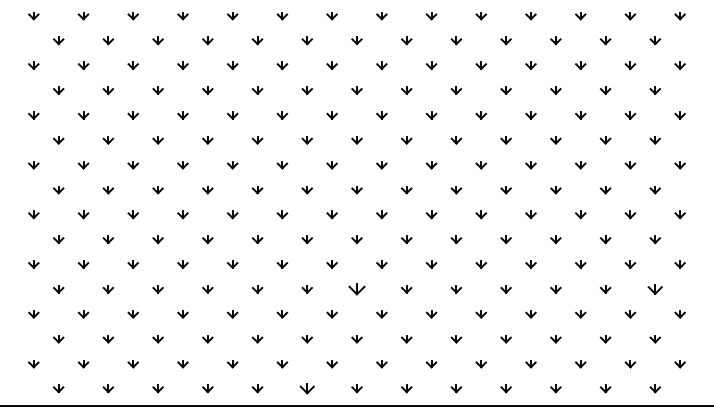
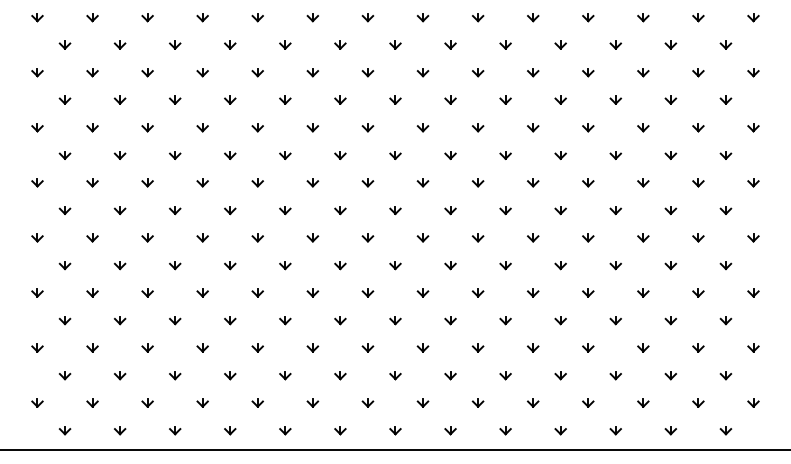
part: (357, 289) -> (395, 320), size x0.62
part: (654, 289) -> (725, 320), size x0.71
part: (307, 388) -> (340, 430), size x0.71

